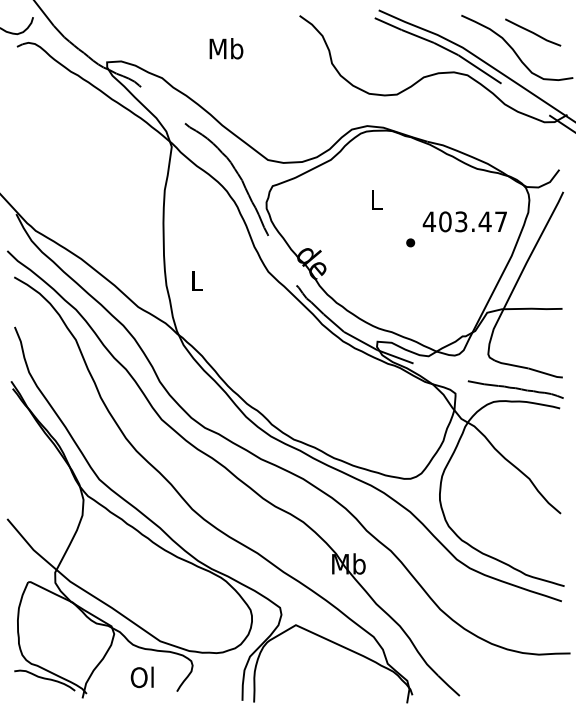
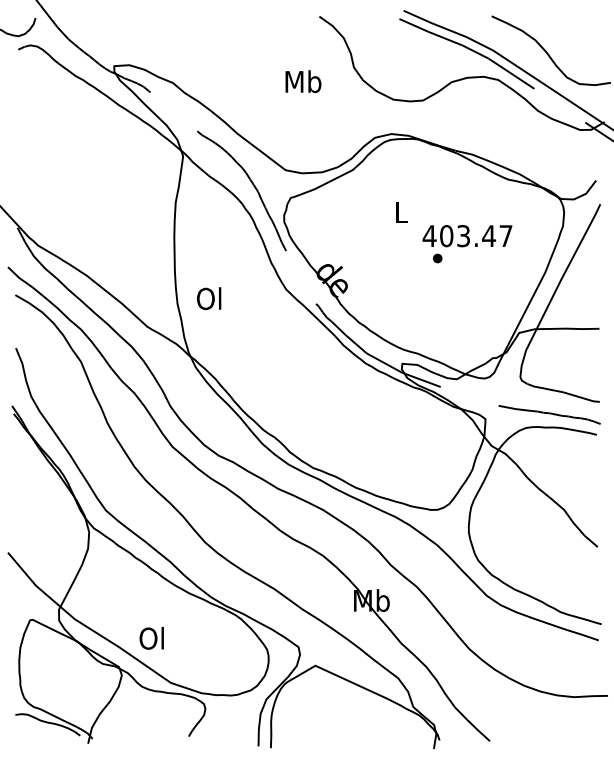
line: (532, 32) -> (567, 34), removed
text: (226, 48) -> (303, 81), moved
text: (464, 222) -> (467, 236), moved
text: (196, 280) -> (209, 298), L -> Ol
text: (142, 677) -> (151, 638), moved

